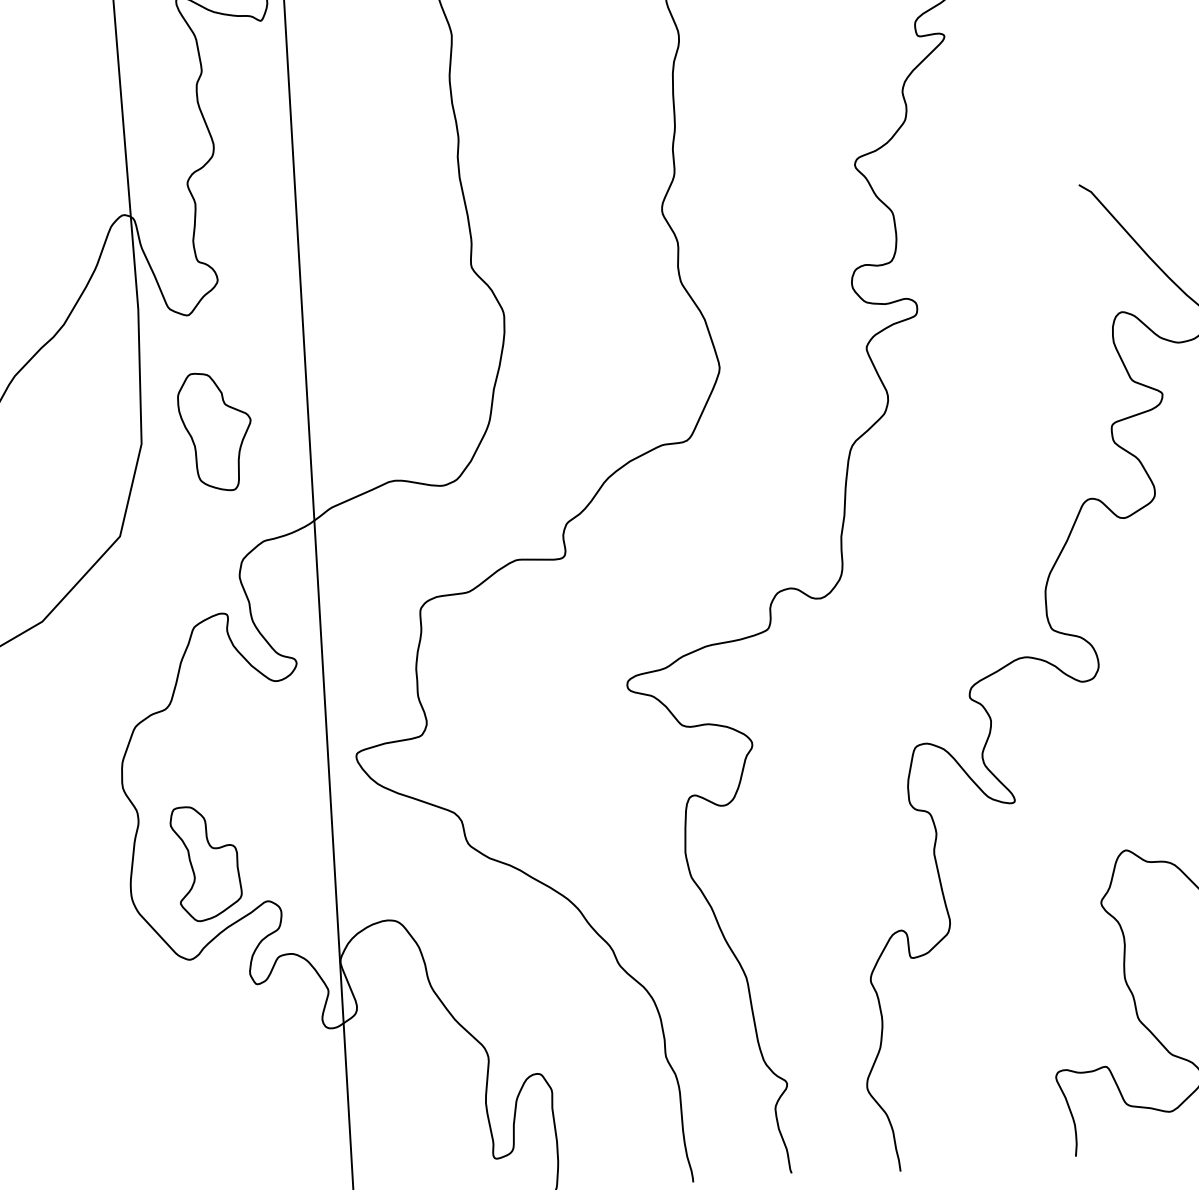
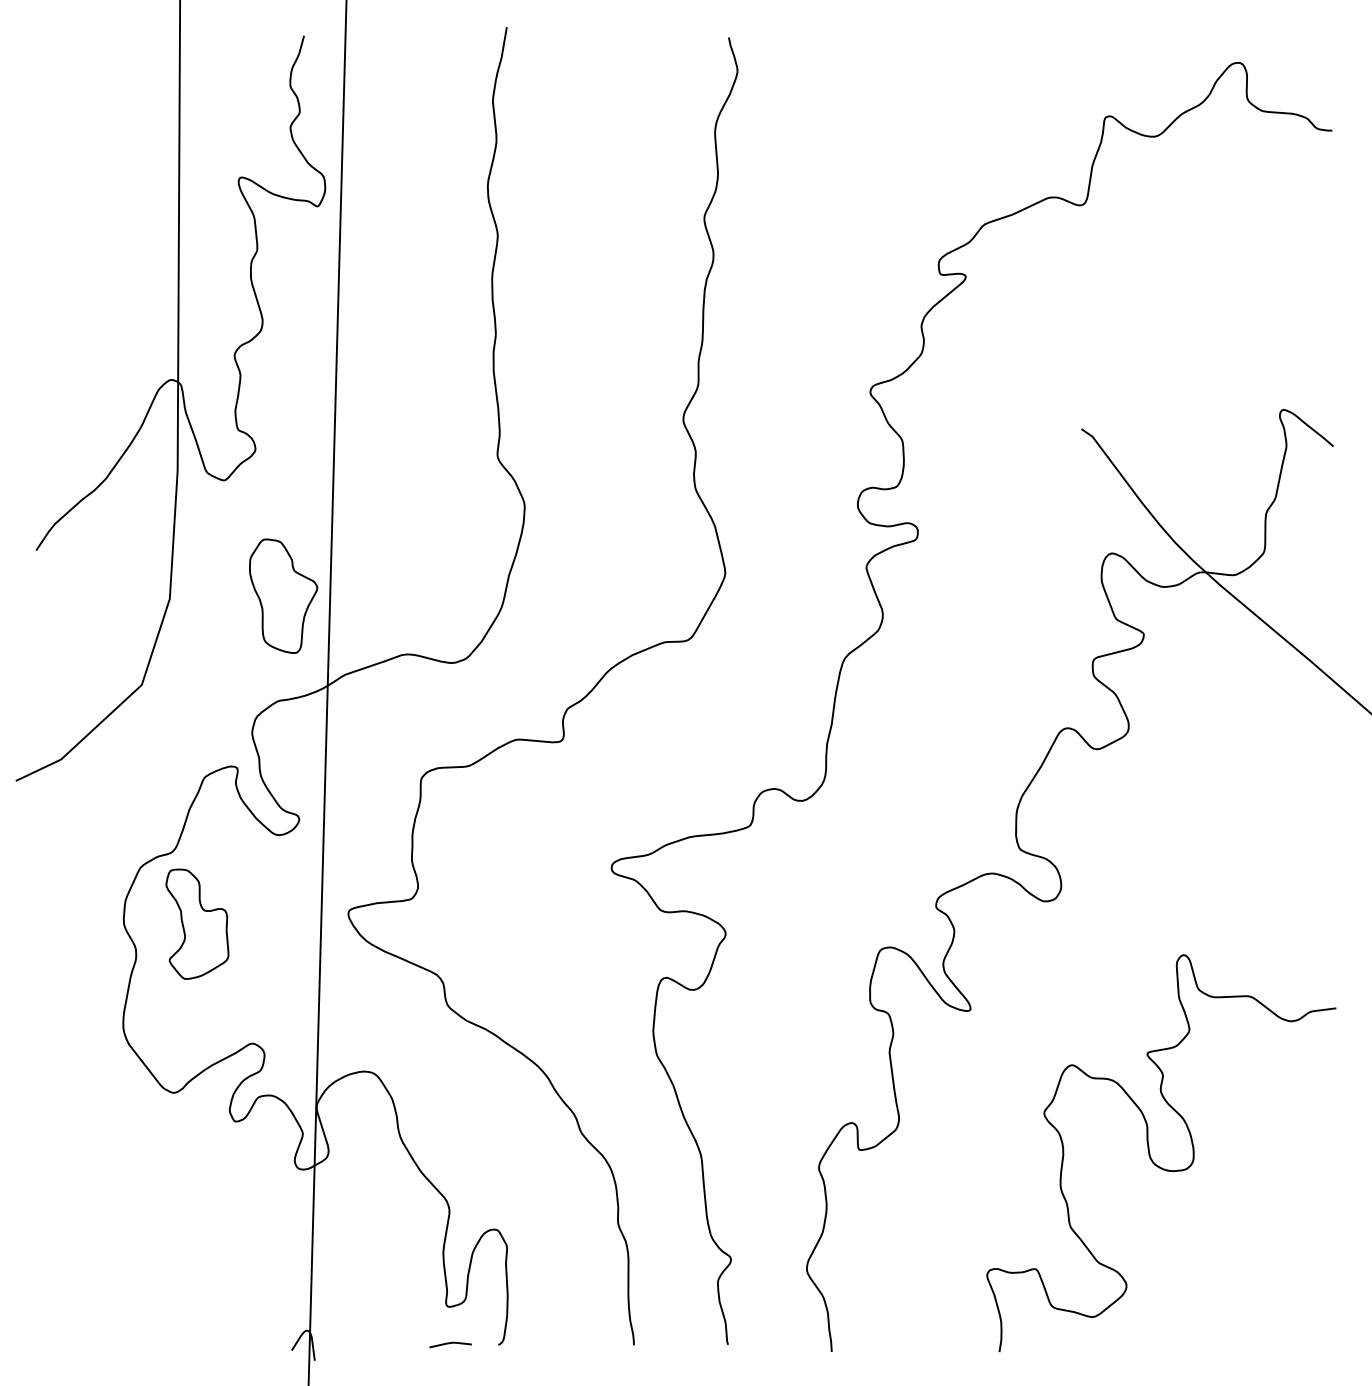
part: (215, 430) -> (283, 595), moved
part: (206, 862) -> (197, 923), moved

